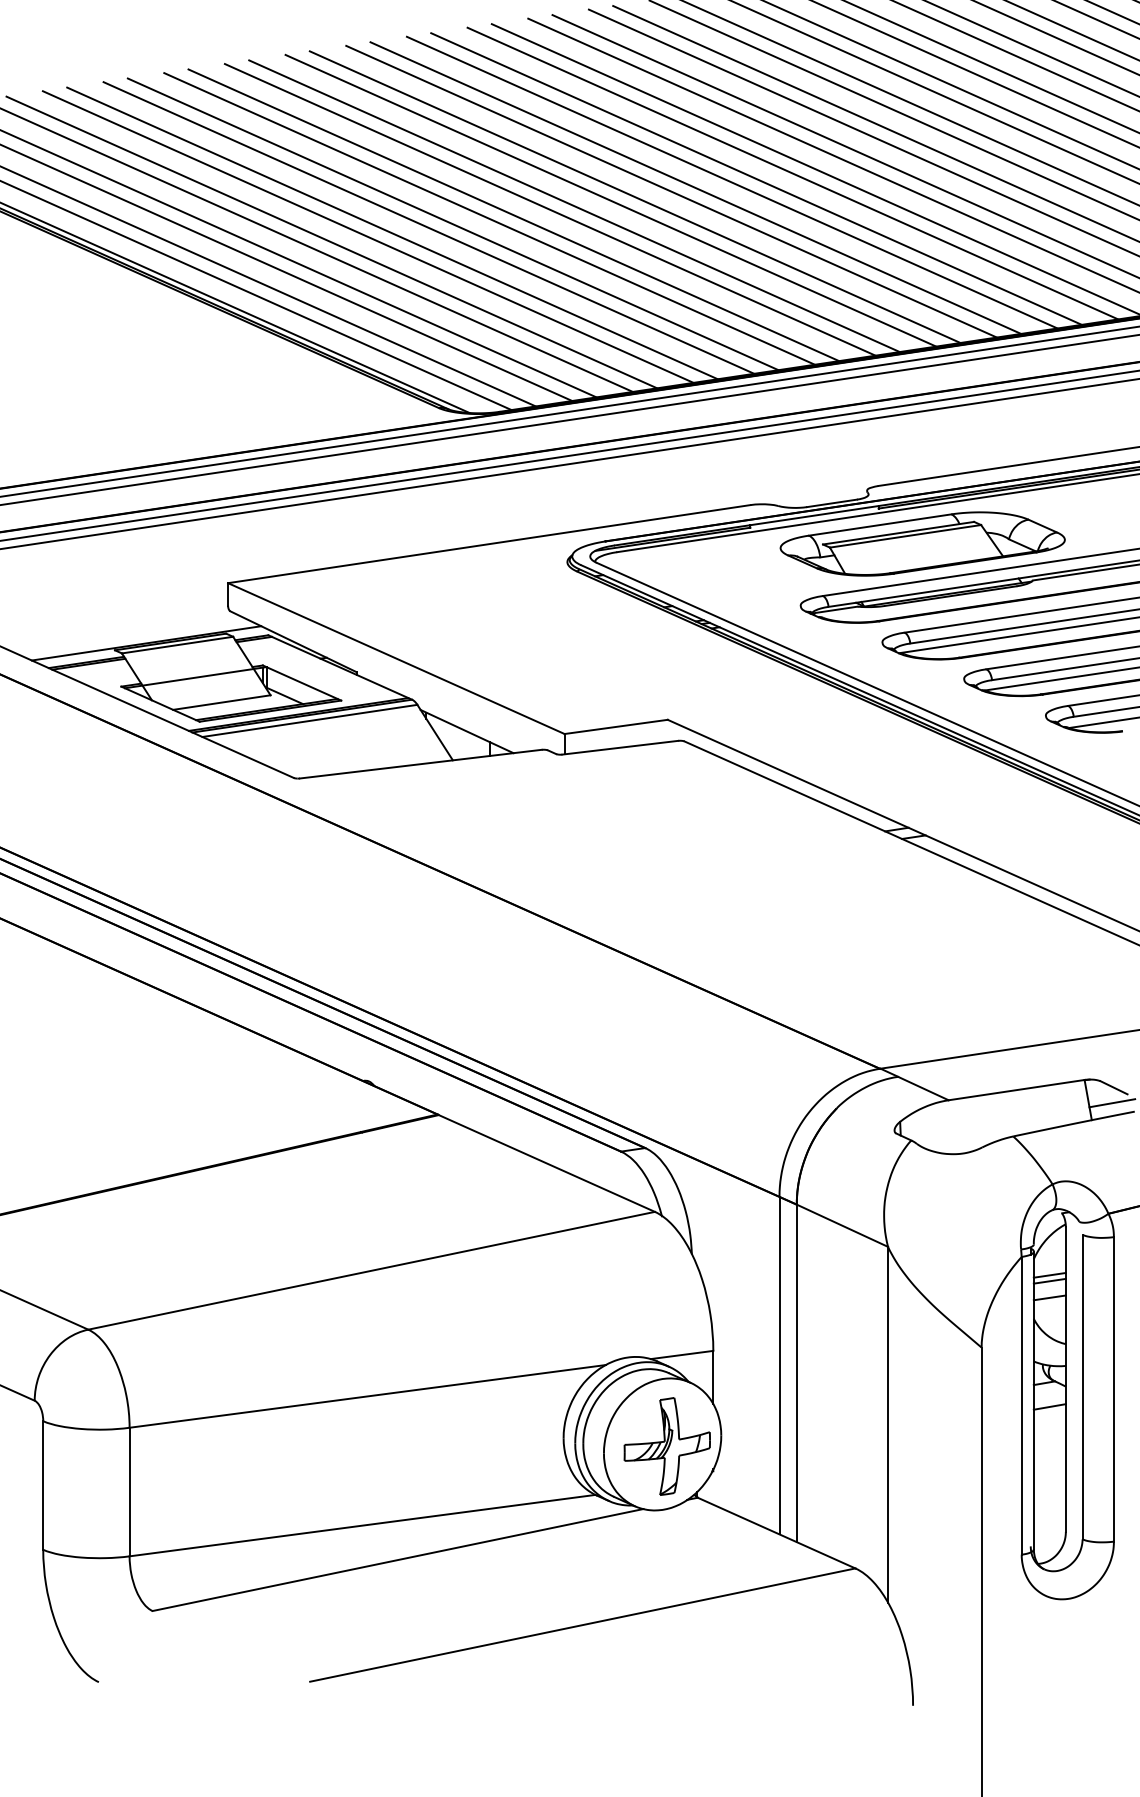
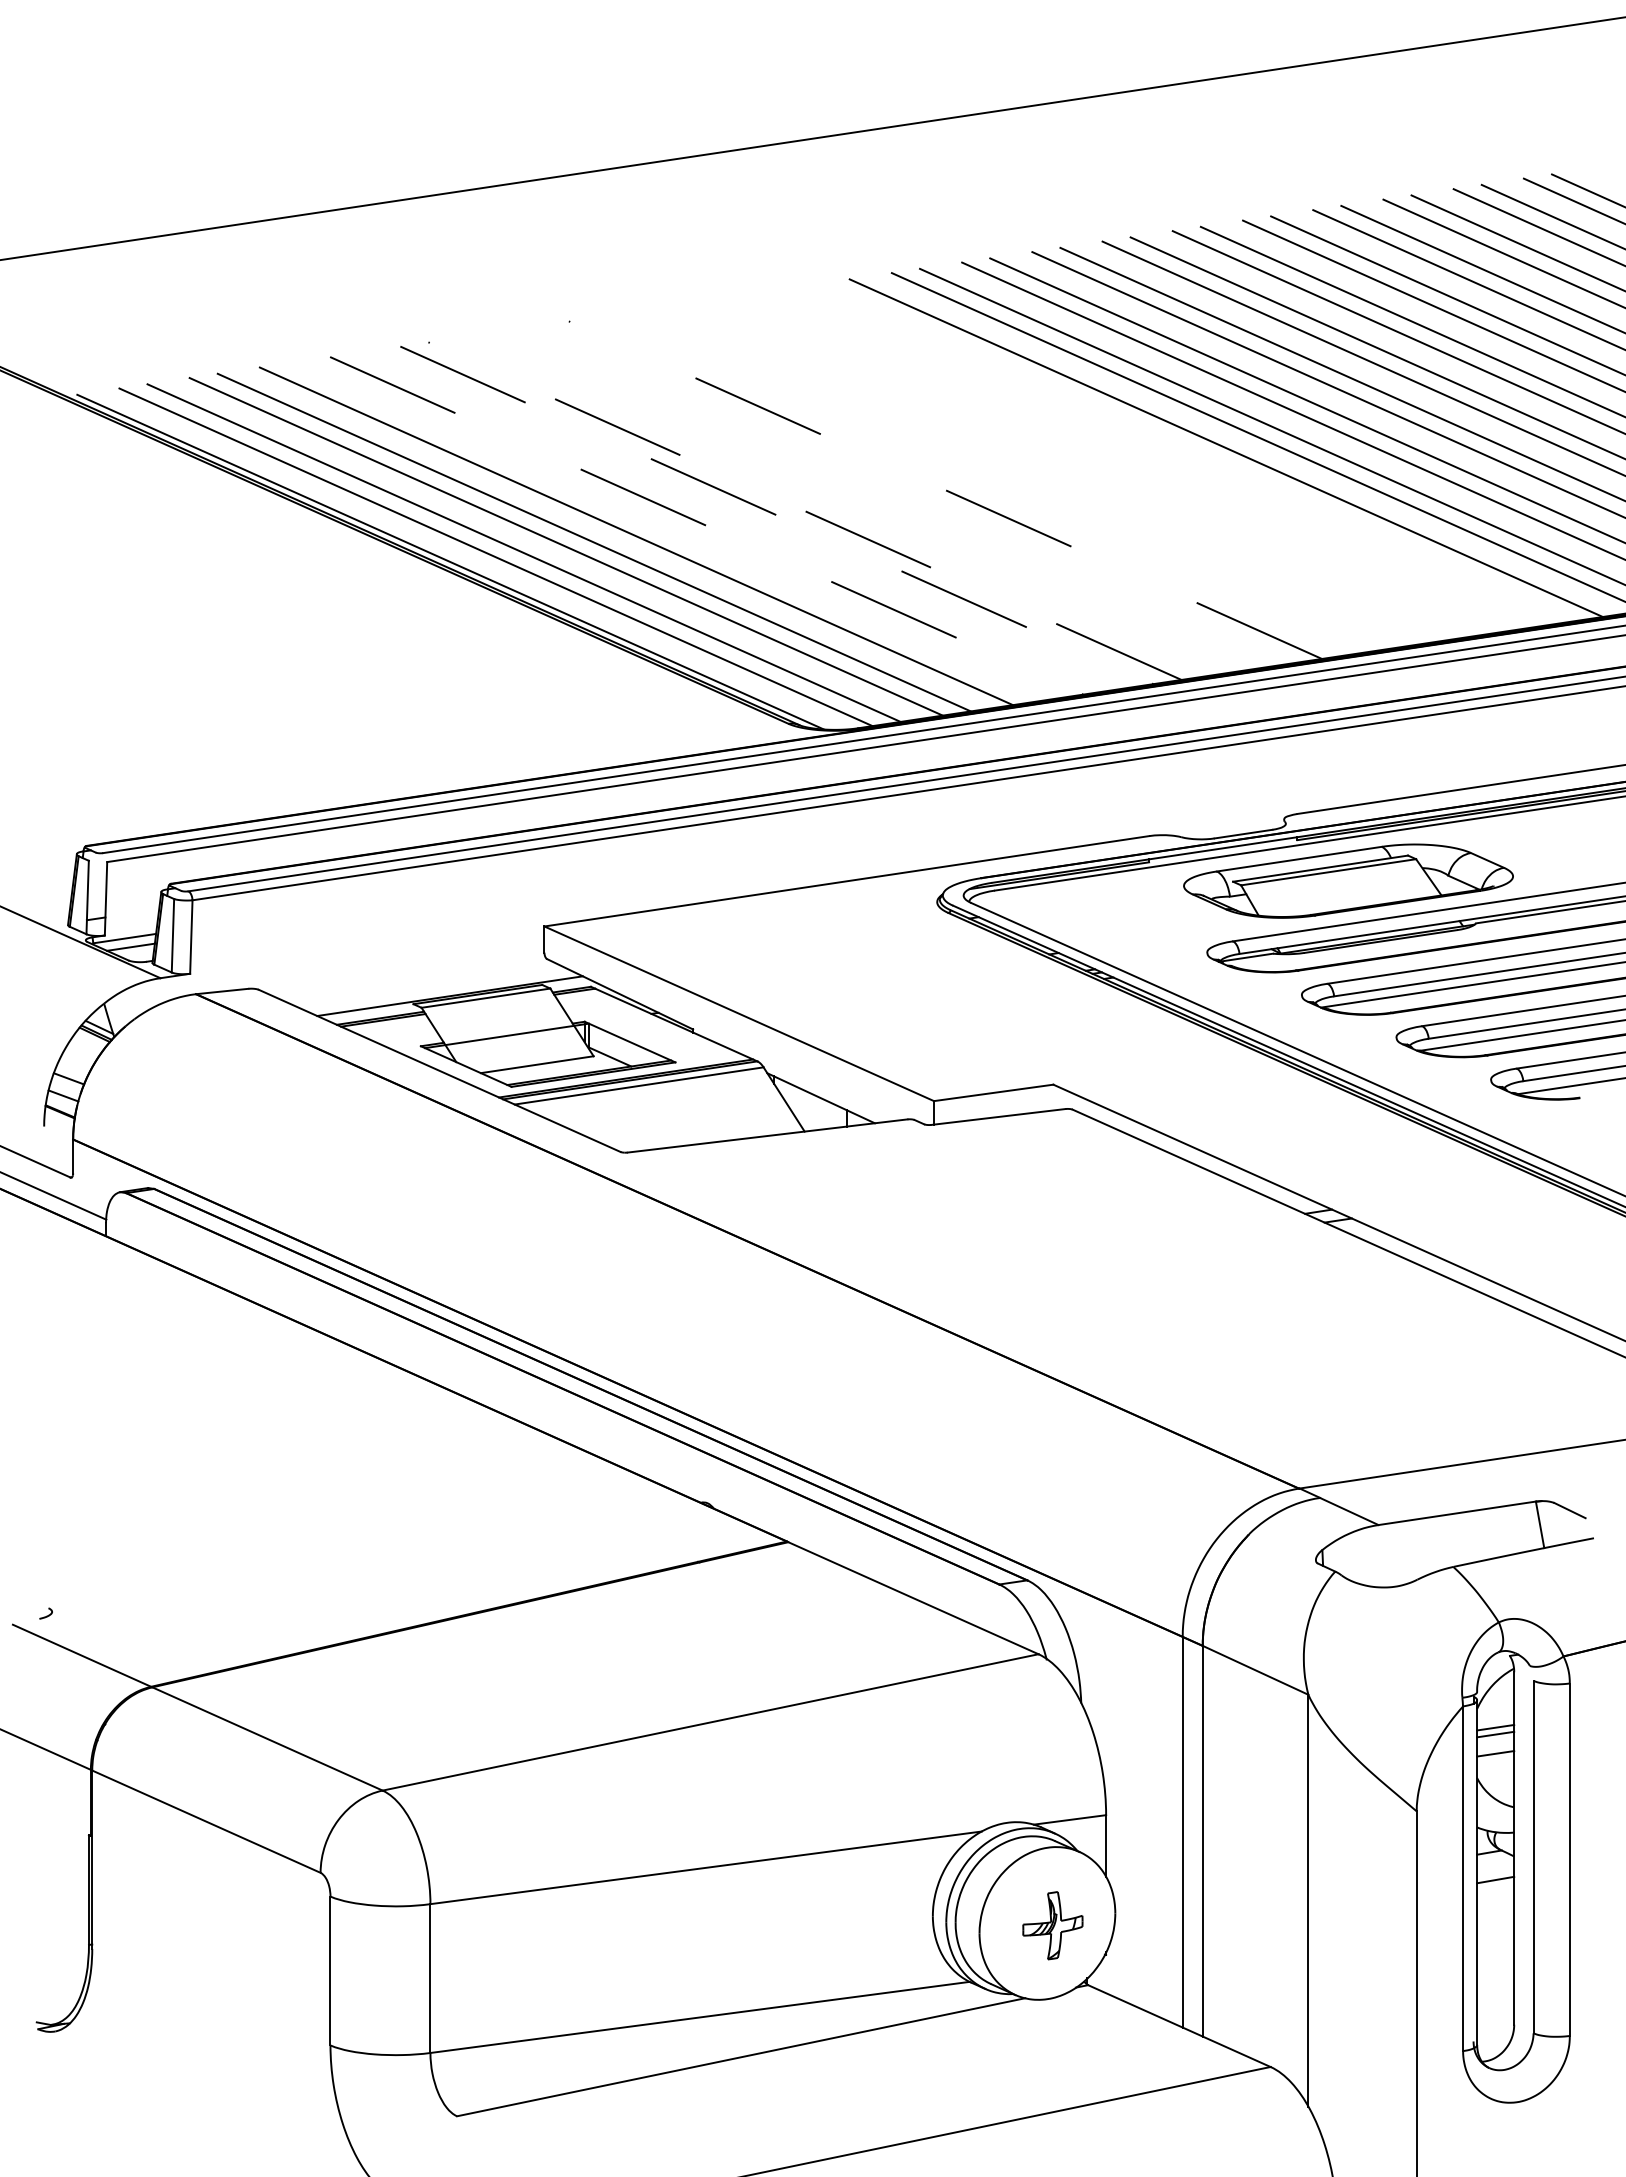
line: (792, 173) -> (1197, 452), removed
line: (755, 178) -> (1155, 458), removed
line: (731, 182) -> (1127, 462), removed
line: (695, 187) -> (1085, 468), removed
line: (671, 191) -> (1057, 473), removed
line: (635, 197) -> (1015, 479), removed
line: (610, 200) -> (987, 483), removed
line: (574, 206) -> (945, 490), solid -> dashed
line: (549, 209) -> (916, 494), removed
line: (513, 215) -> (874, 500), removed
line: (489, 218) -> (846, 504), removed
line: (452, 224) -> (804, 511), solid -> dashed
line: (428, 228) -> (776, 515), solid -> dashed
line: (392, 233) -> (734, 521), removed
line: (368, 236) -> (706, 525), solid -> dashed
line: (331, 241) -> (664, 531), removed
line: (1111, 1103) -> (1567, 1528), removed
part: (666, 1446) -> (1052, 1925), size x0.6

